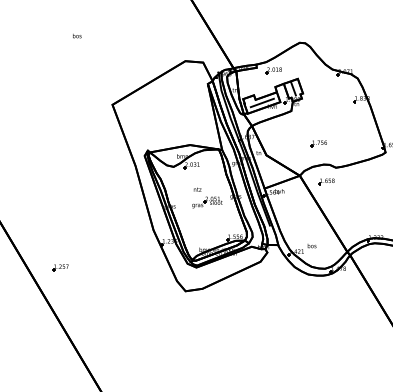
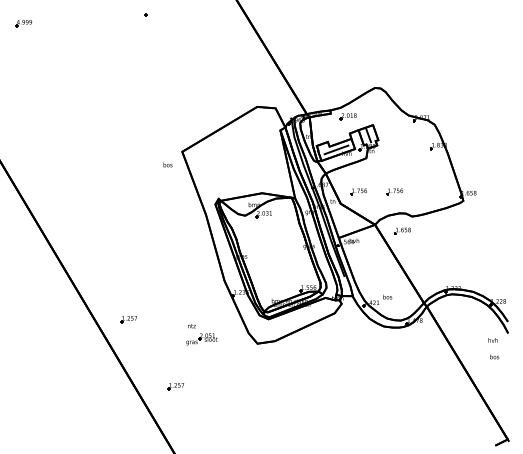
text: (76, 35) -> (167, 164), moved
part: (283, 143) -> (358, 191), added
part: (206, 197) -> (201, 334), moved
part: (105, 332) -> (175, 386), added

